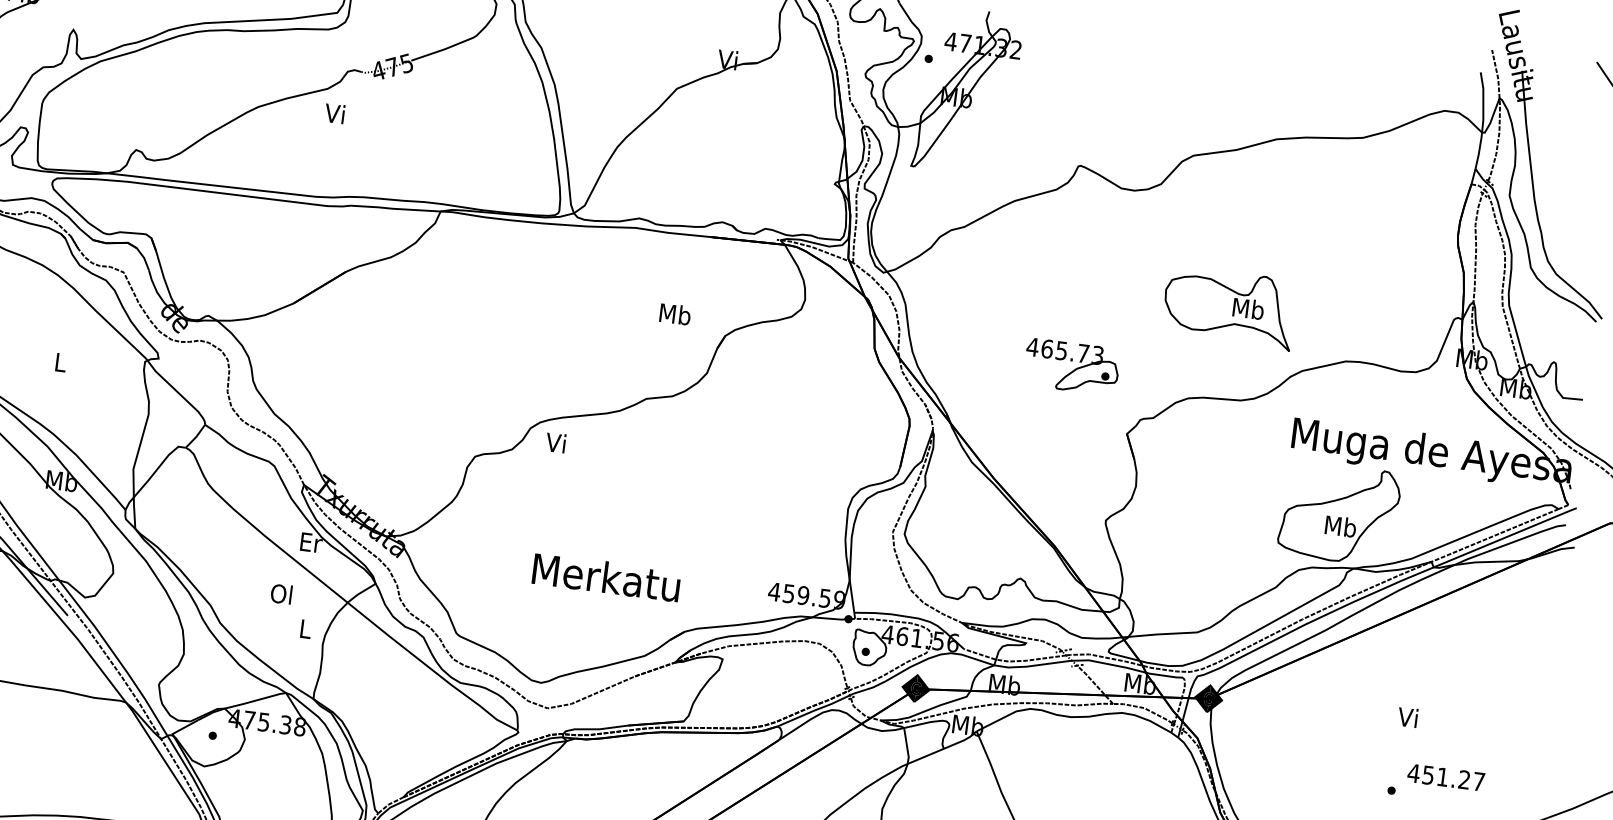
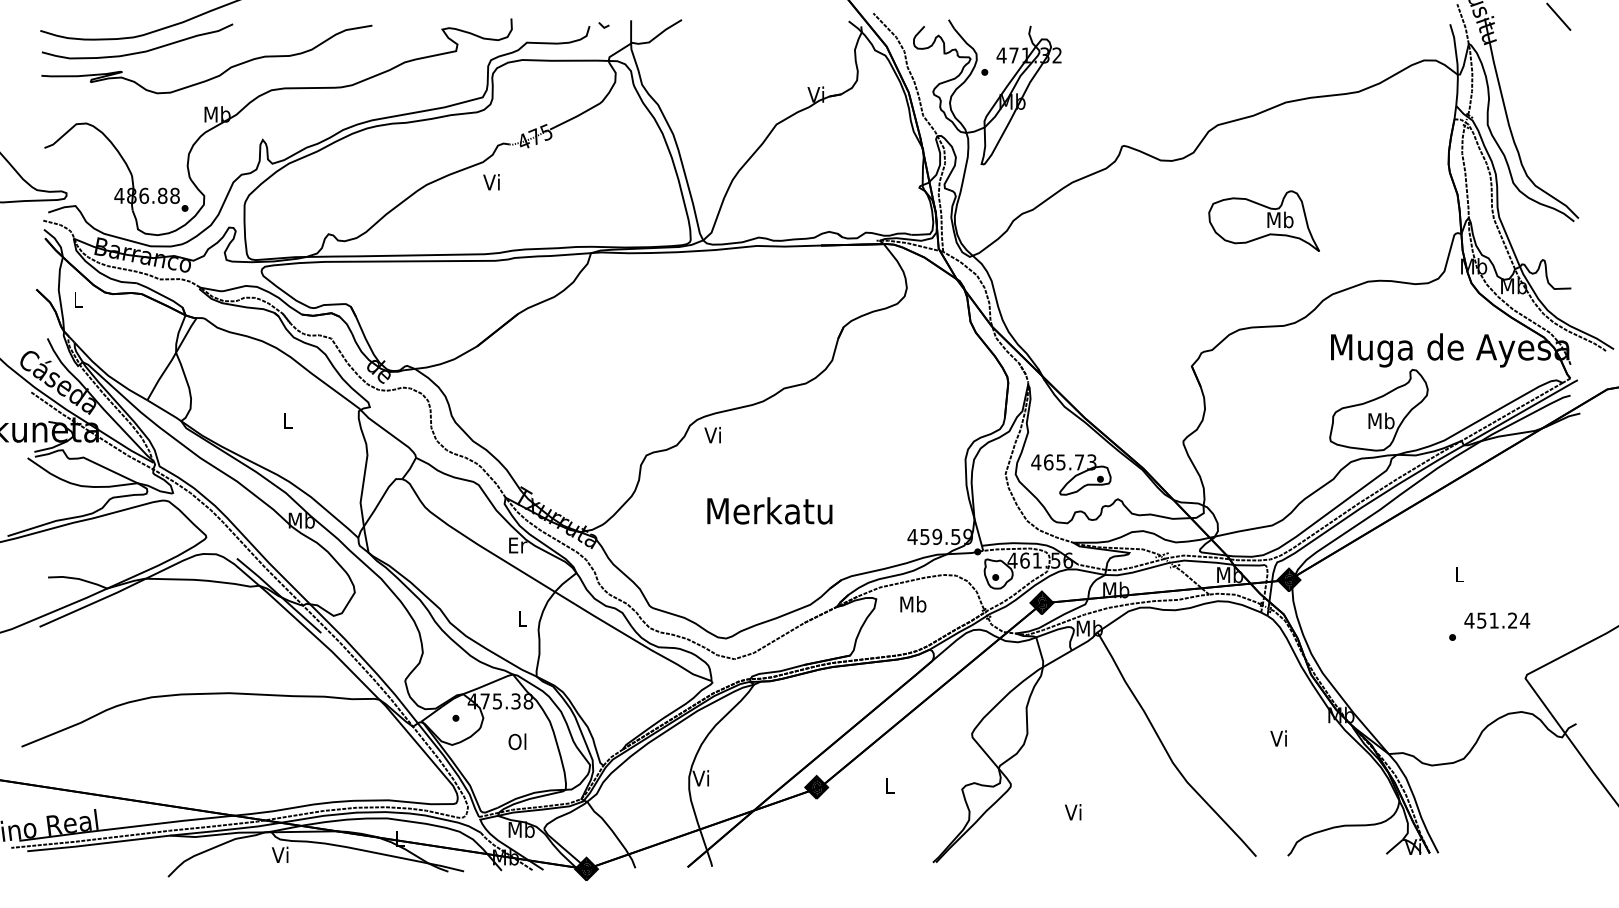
part: (1228, 306) -> (1263, 220), moved
text: (675, 314) -> (913, 604), moved
part: (1072, 366) -> (1071, 474), moved
text: (606, 576) -> (769, 510), moved
text: (281, 593) -> (517, 741), moved
text: (1407, 717) -> (1458, 574), Vi -> L
text: (1479, 781) -> (1525, 620), 451.27 -> 451.24

